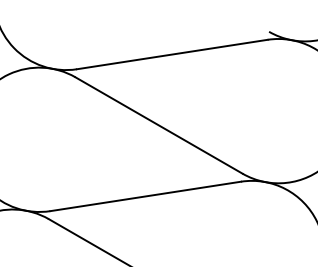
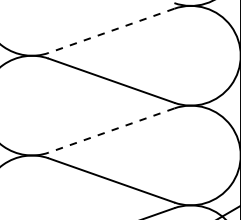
line: (172, 54) -> (111, 30), solid -> dashed
line: (145, 196) -> (111, 130), solid -> dashed

